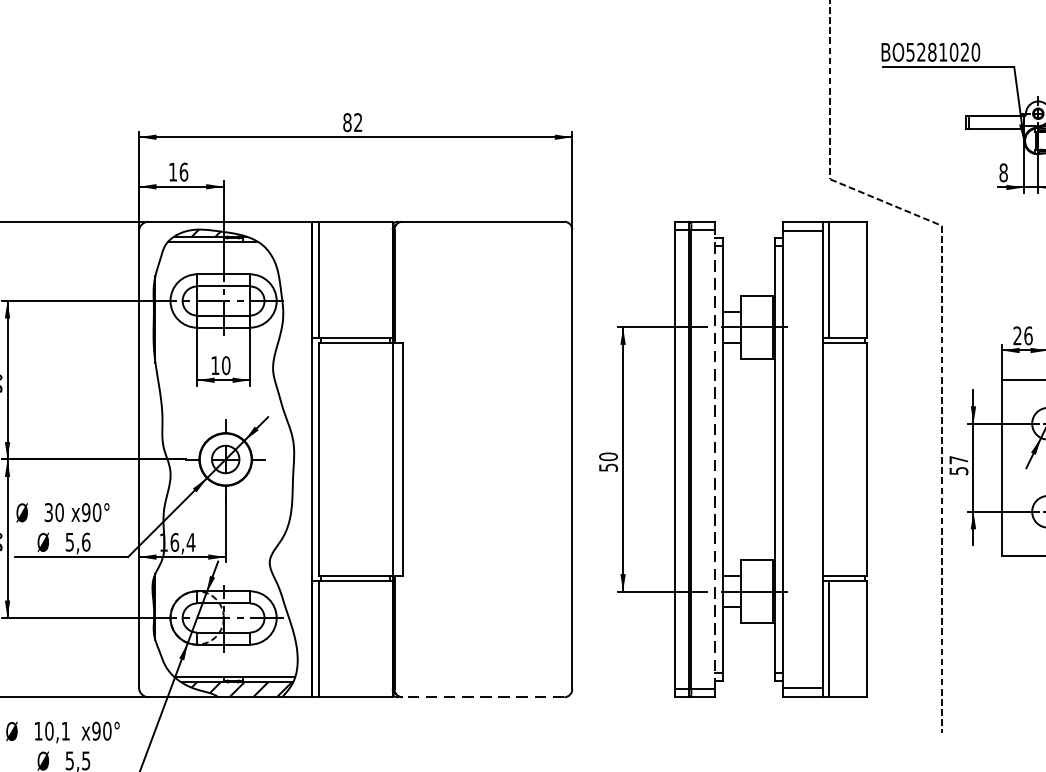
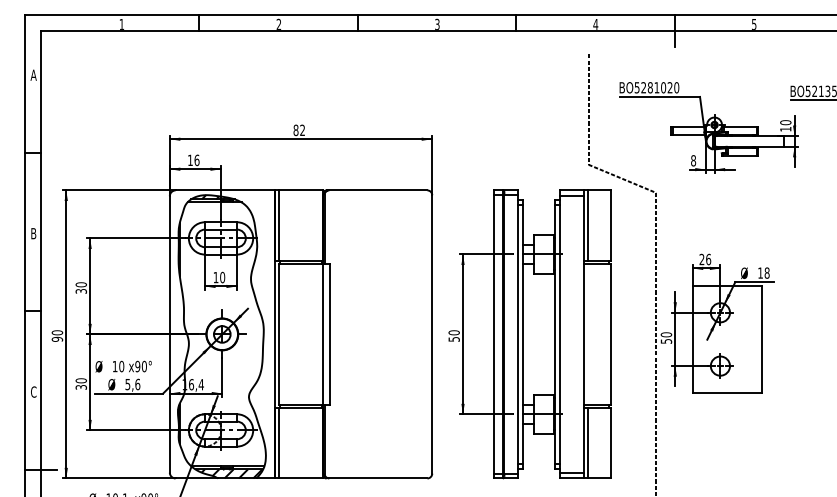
line: (714, 457) -> (518, 333), dashed -> solid
text: (958, 459) -> (666, 334), 57 -> 50
text: (47, 512) -> (114, 366), 30 -> 10
line: (481, 697) -> (377, 478), dashed -> solid

